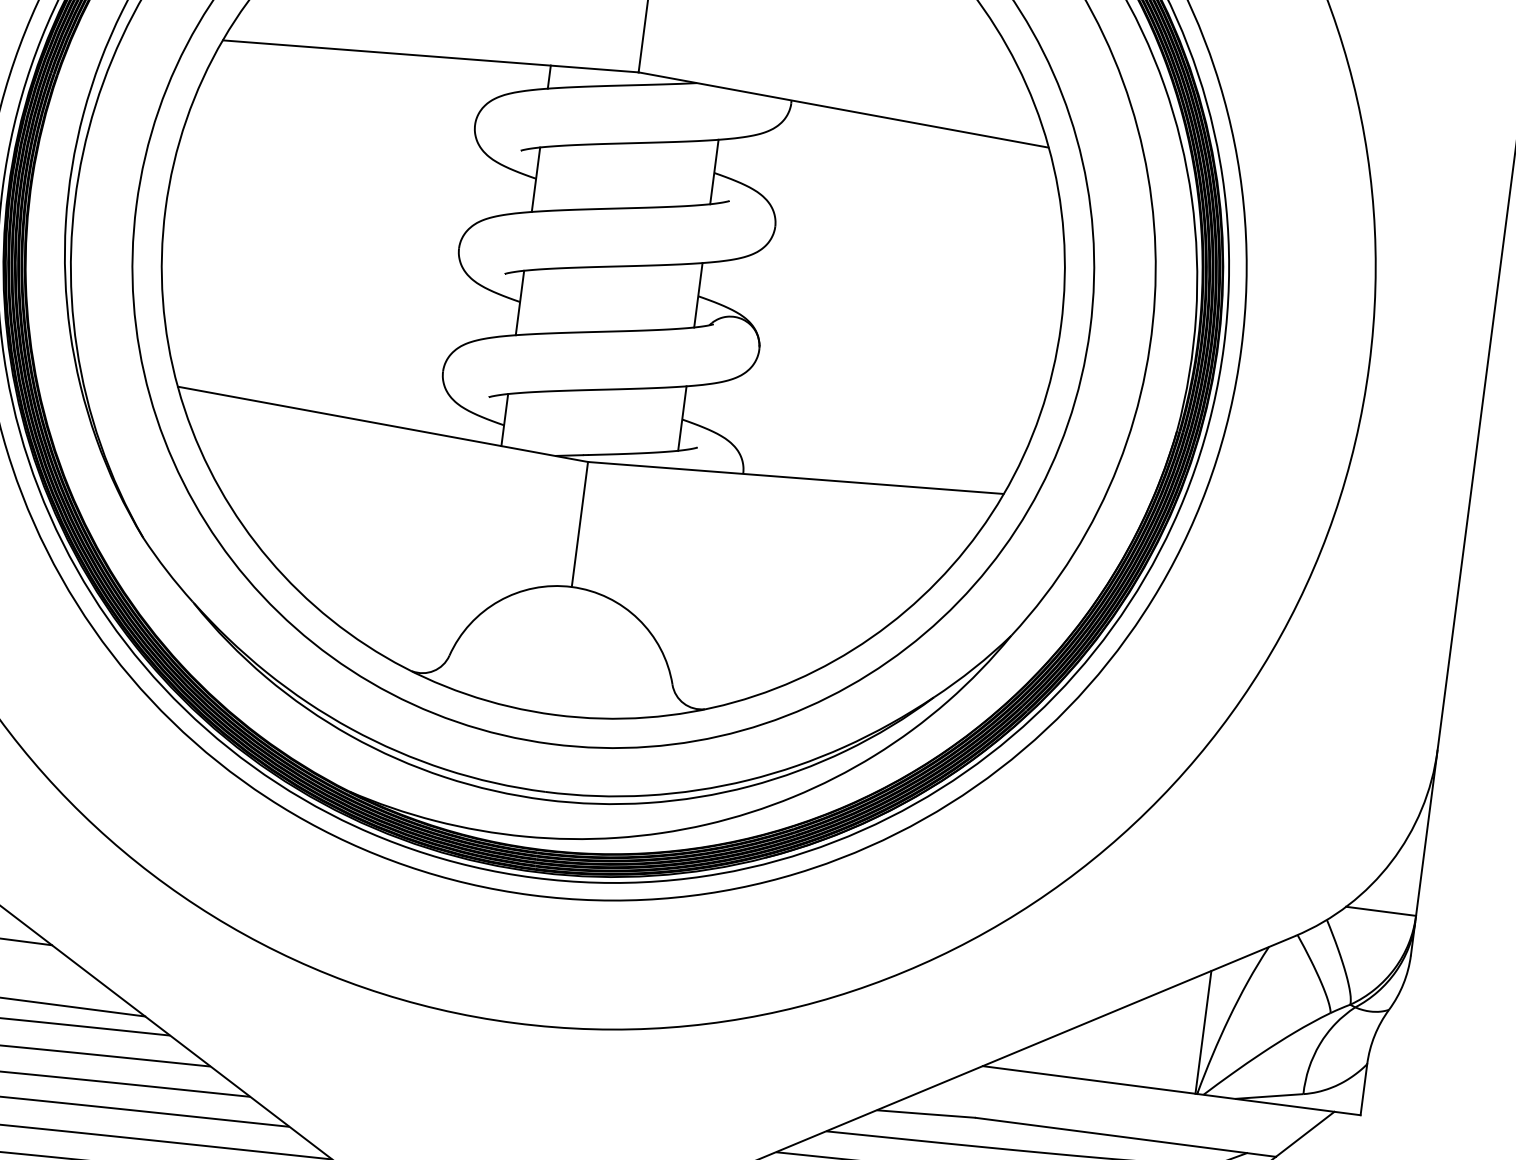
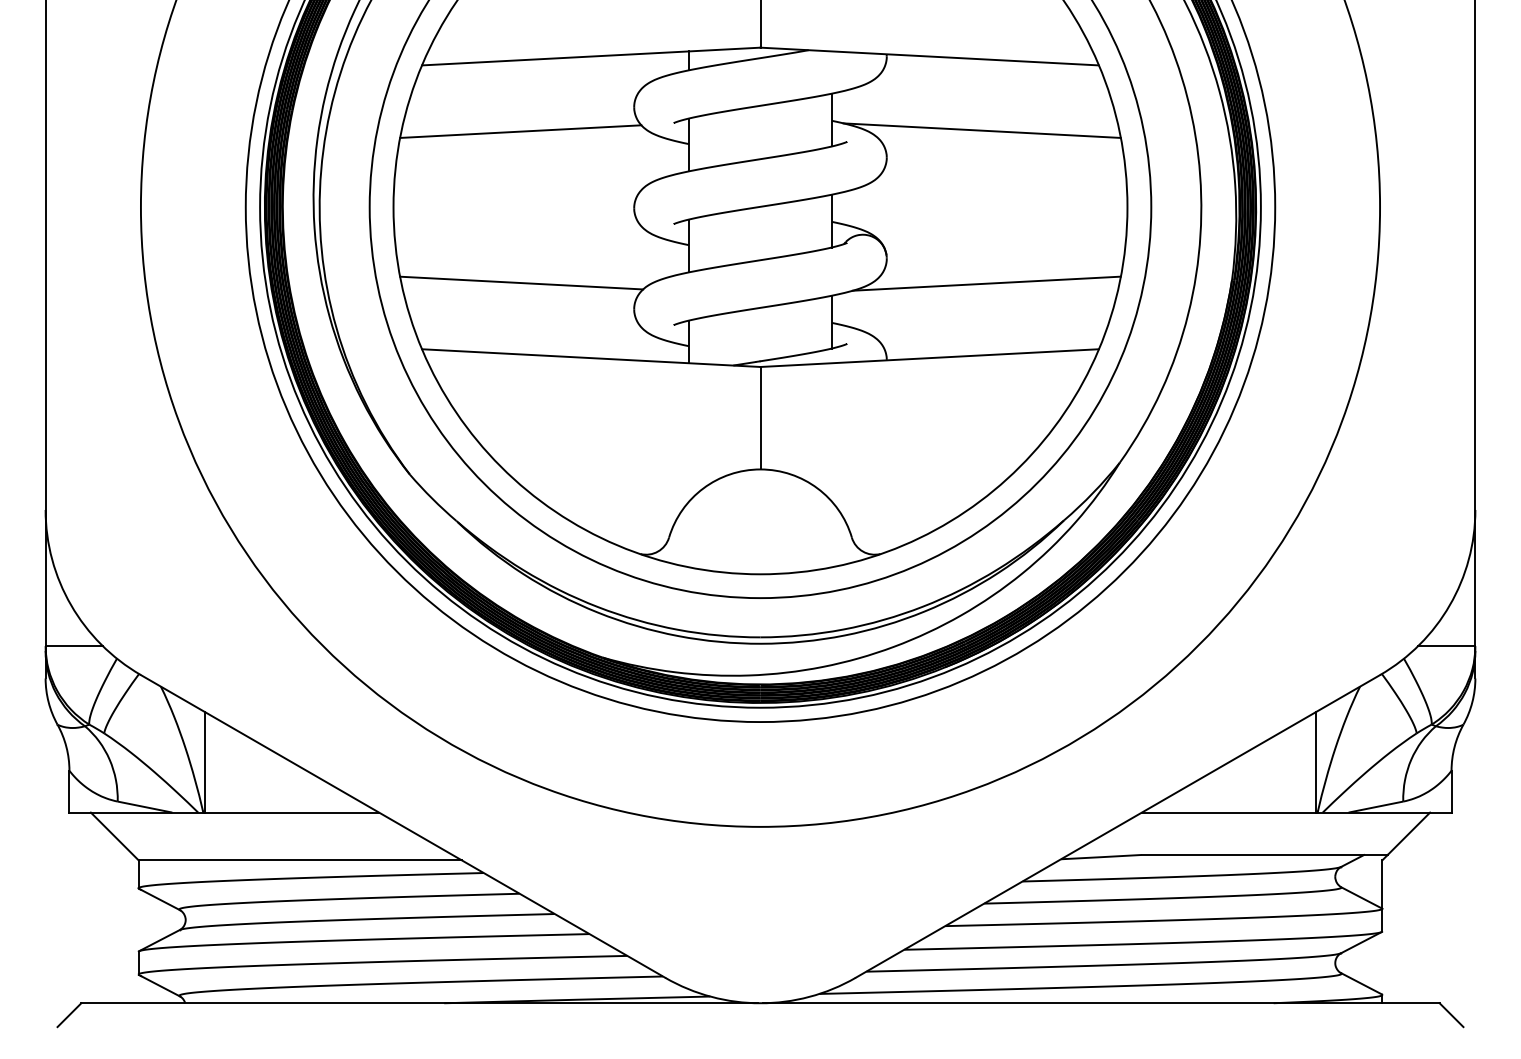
line: (332, 136) -> (520, 131), added
line: (895, 208) -> (981, 130), added
line: (309, 321) -> (521, 282), added
line: (877, 395) -> (986, 283), added

